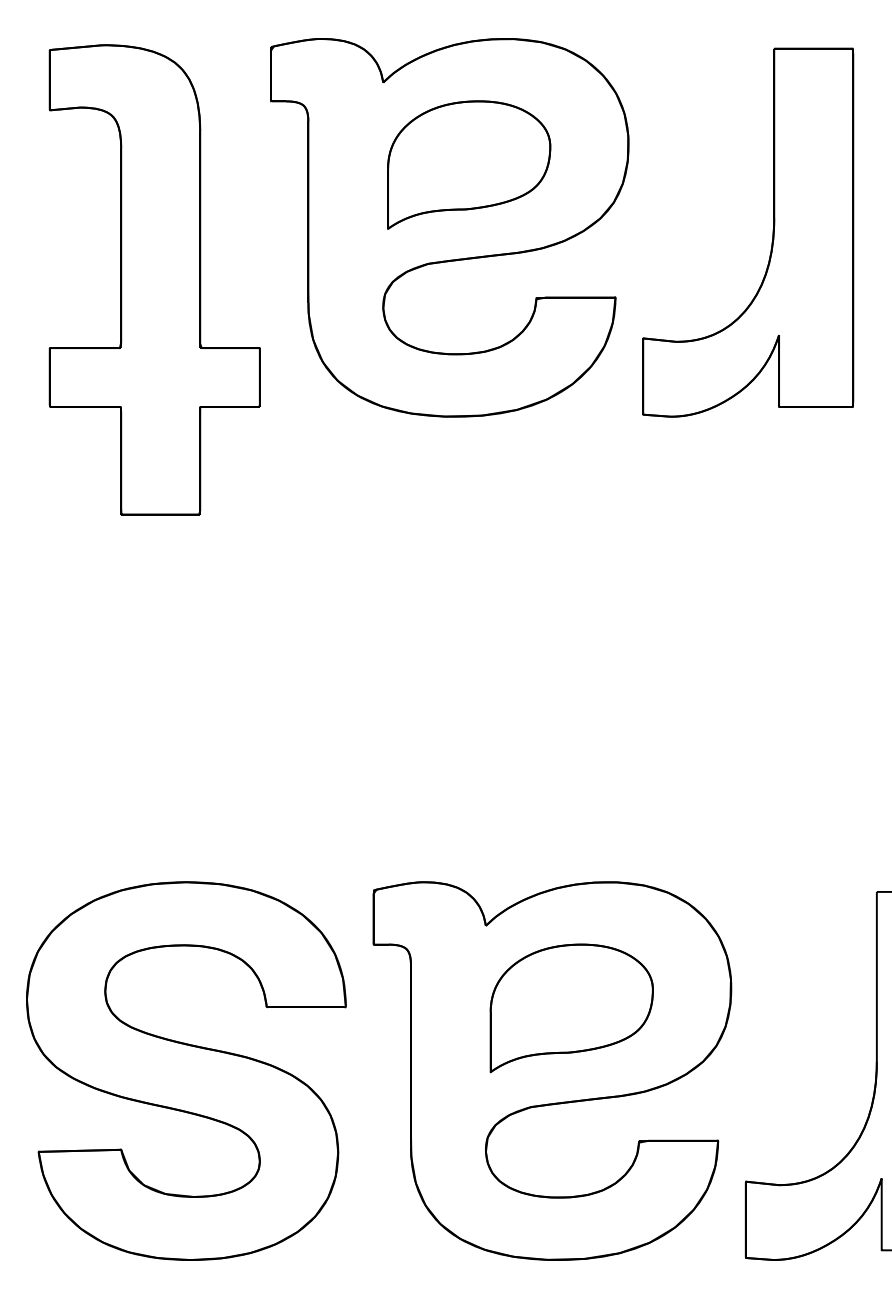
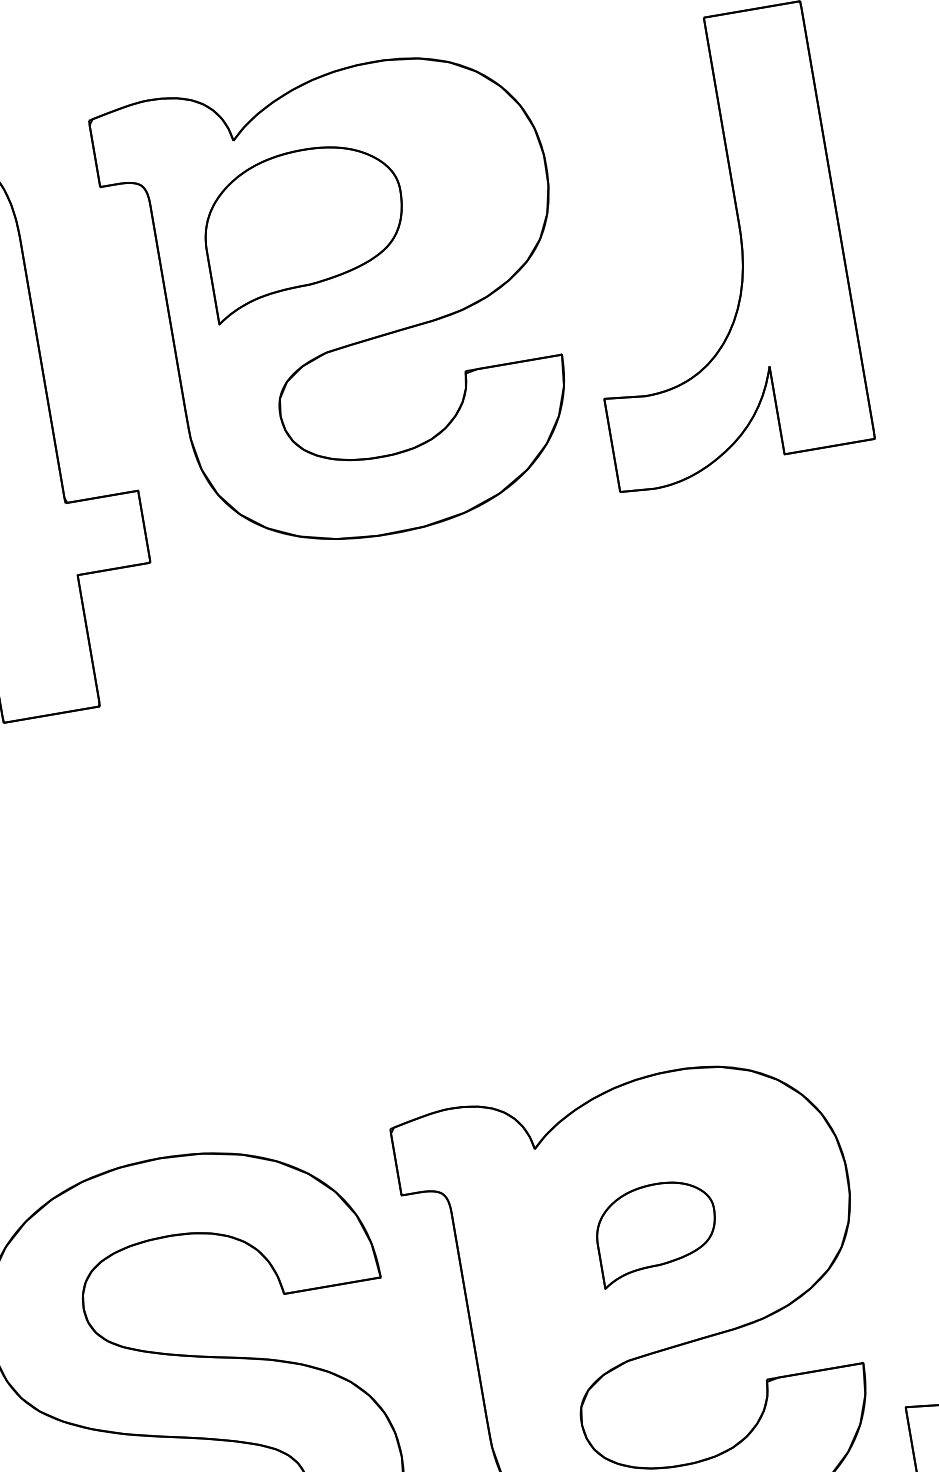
part: (469, 164) -> (305, 228), moved
part: (571, 1008) -> (656, 1232), size x0.6

